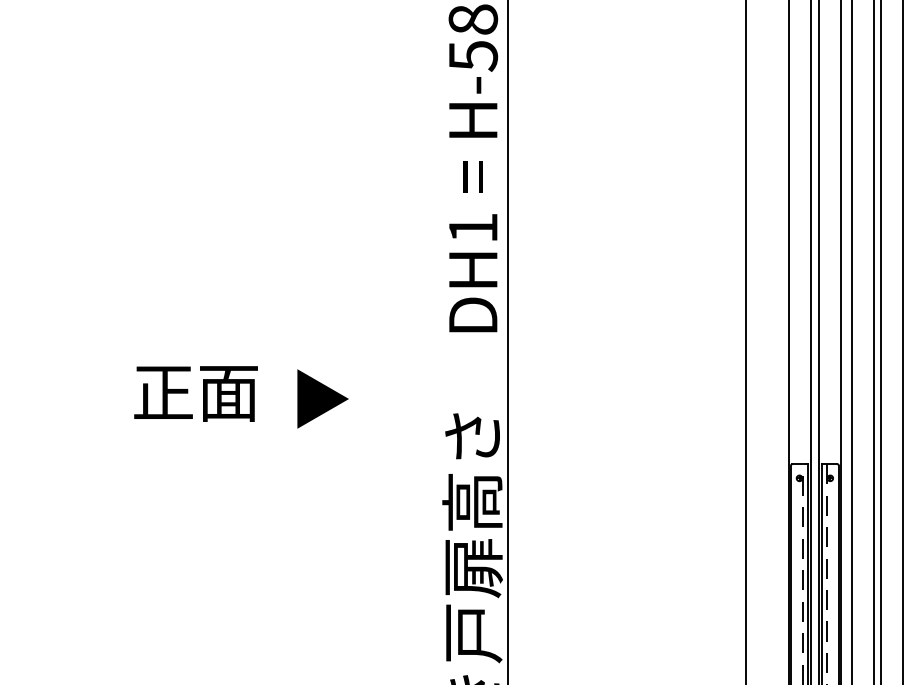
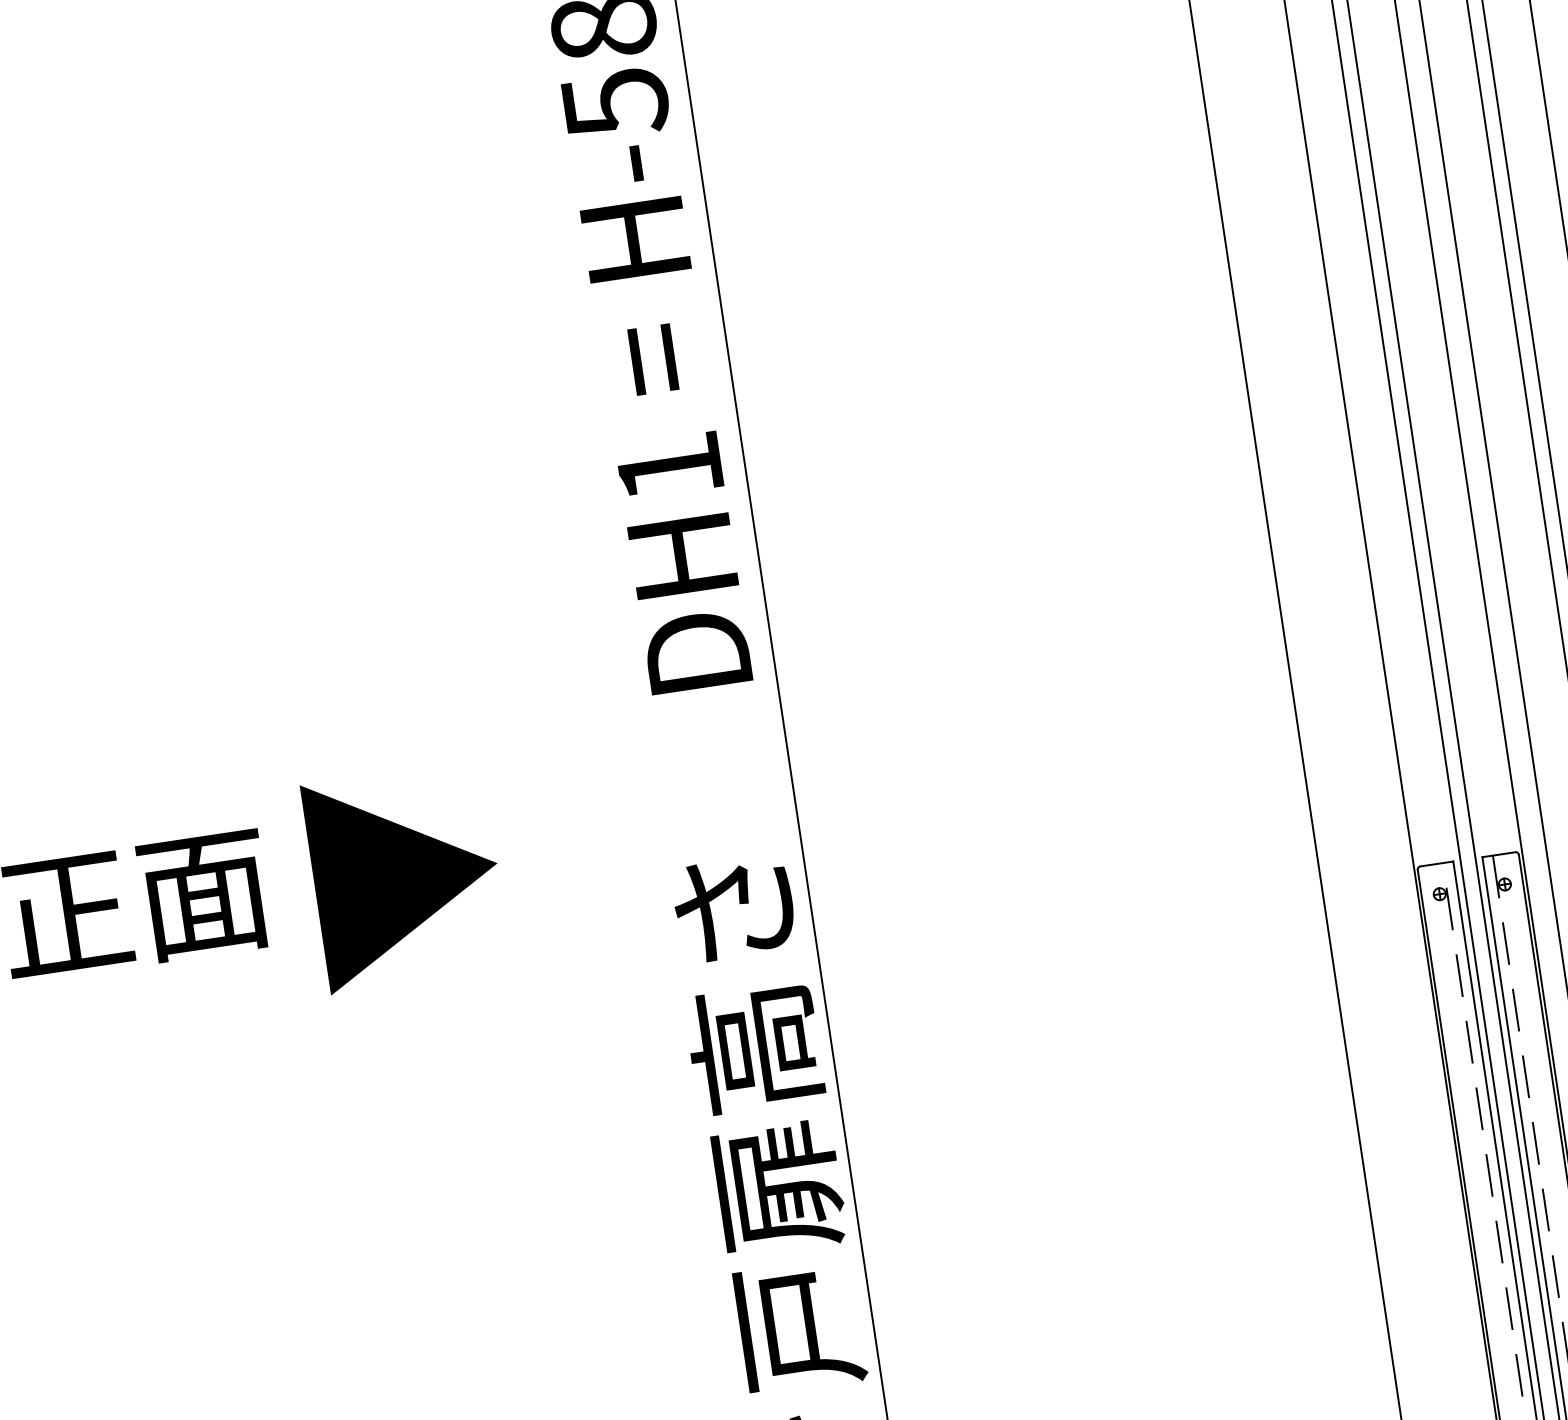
part: (322, 398) -> (404, 876), size x1.67

